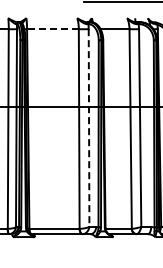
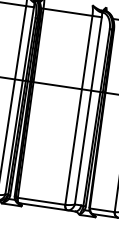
line: (52, 29) -> (67, 12), dashed -> solid
line: (89, 128) -> (88, 111), dashed -> solid

